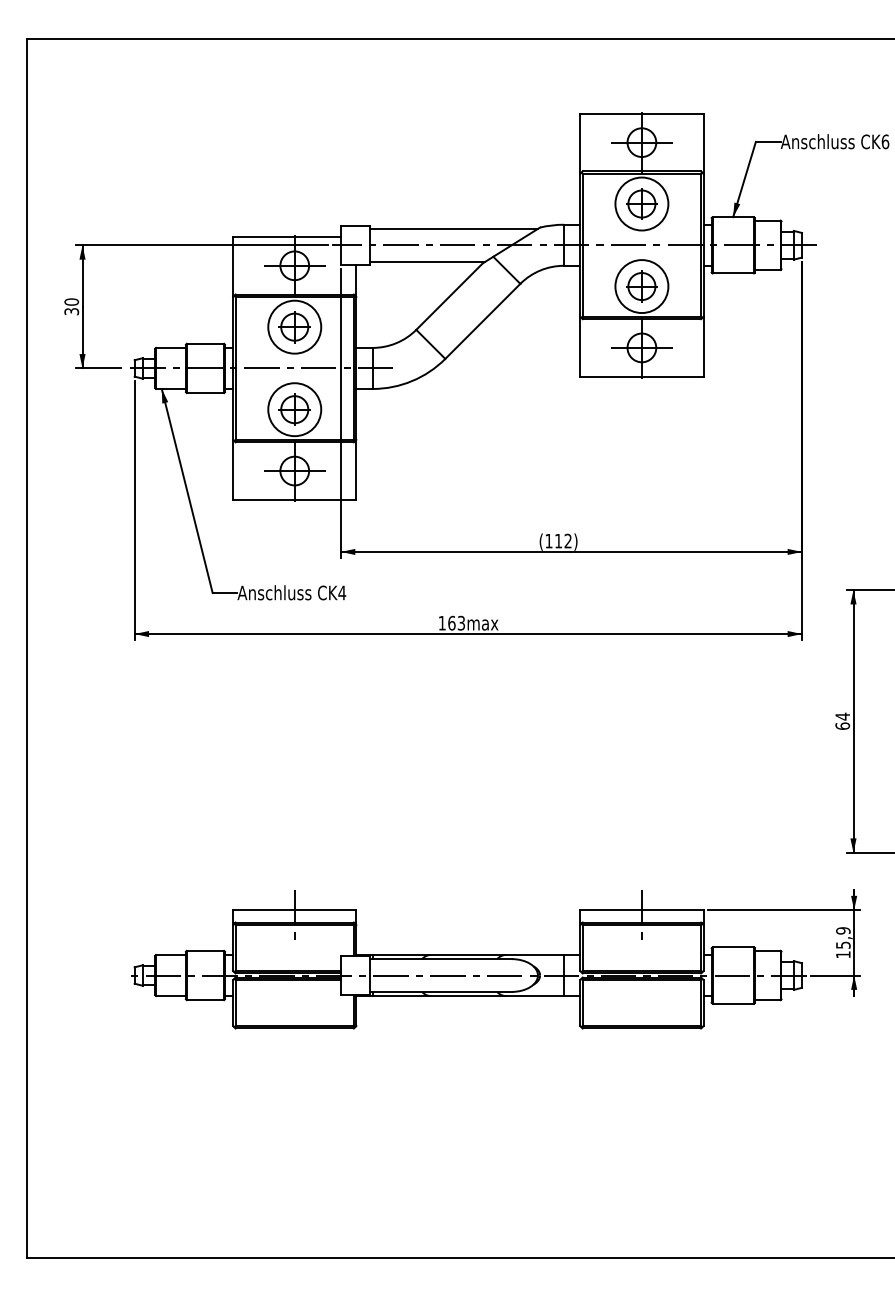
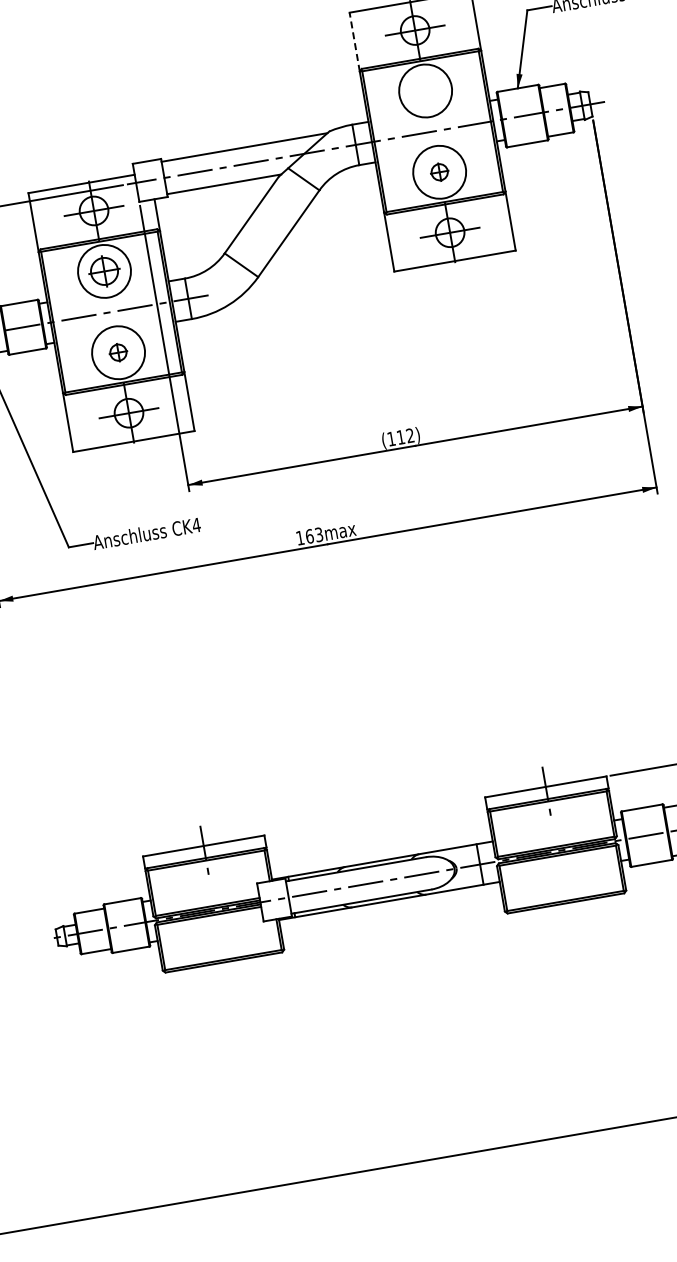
line: (580, 143) -> (354, 41), solid -> dashed
part: (641, 203) -> (425, 90), removed
part: (641, 286) -> (439, 172), size x0.6
part: (294, 409) -> (118, 352), size x0.6

